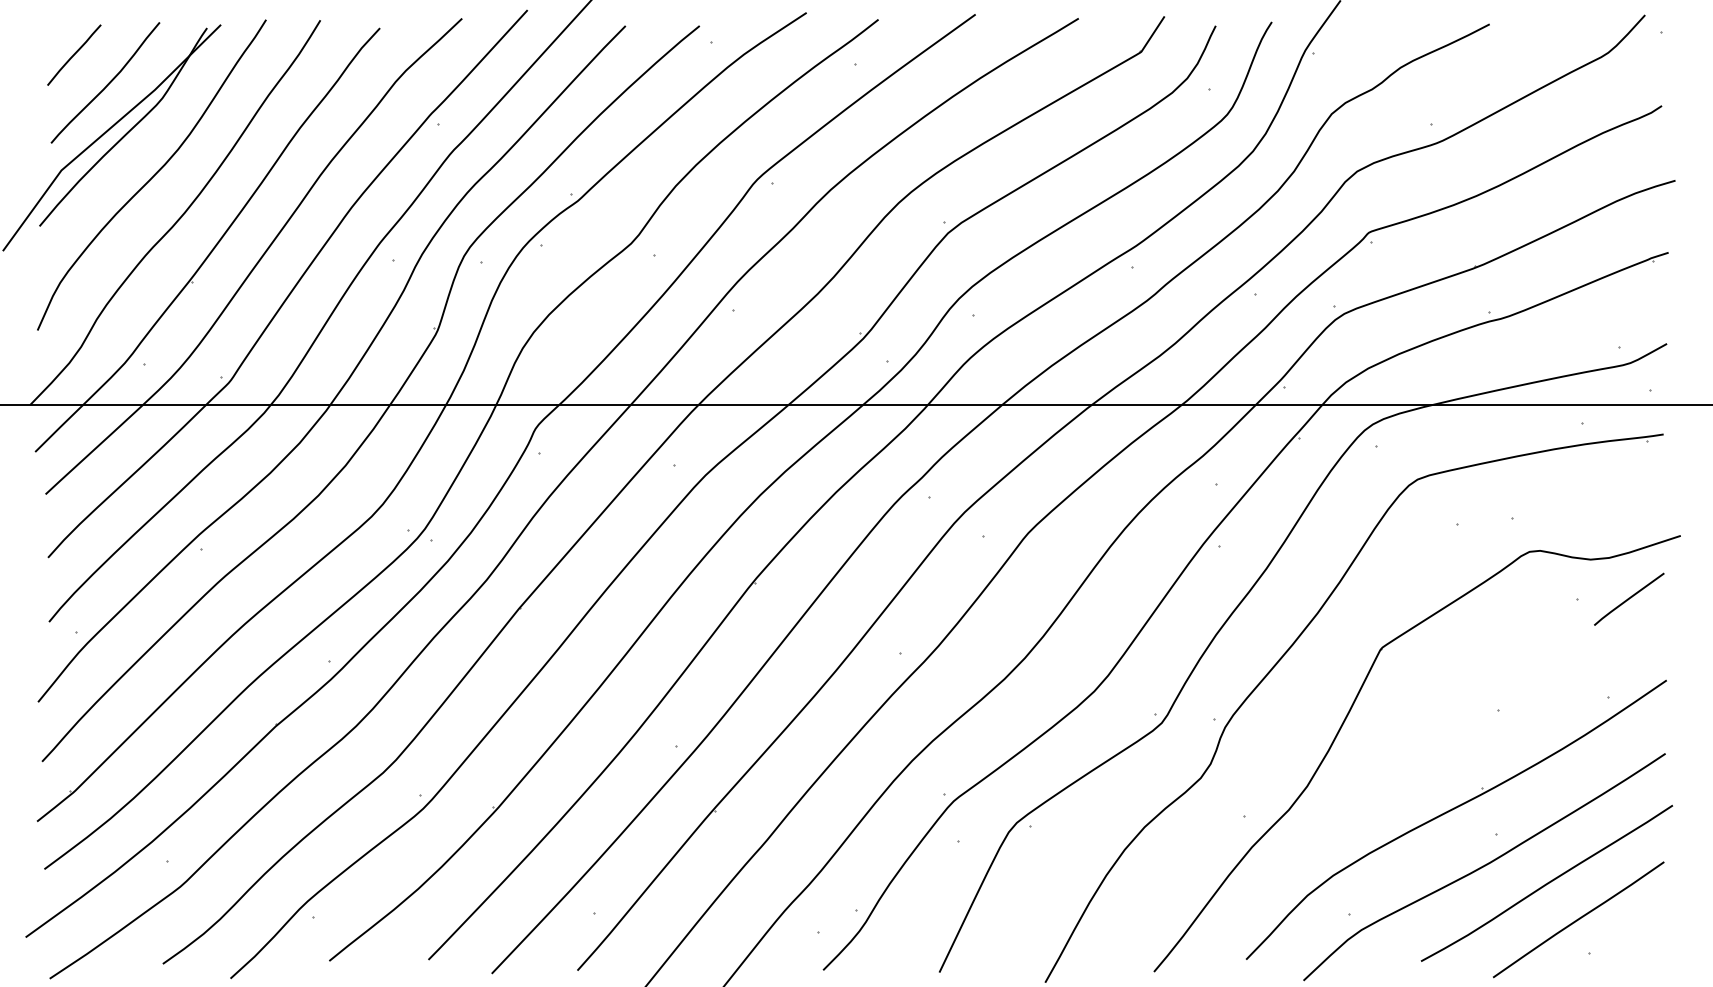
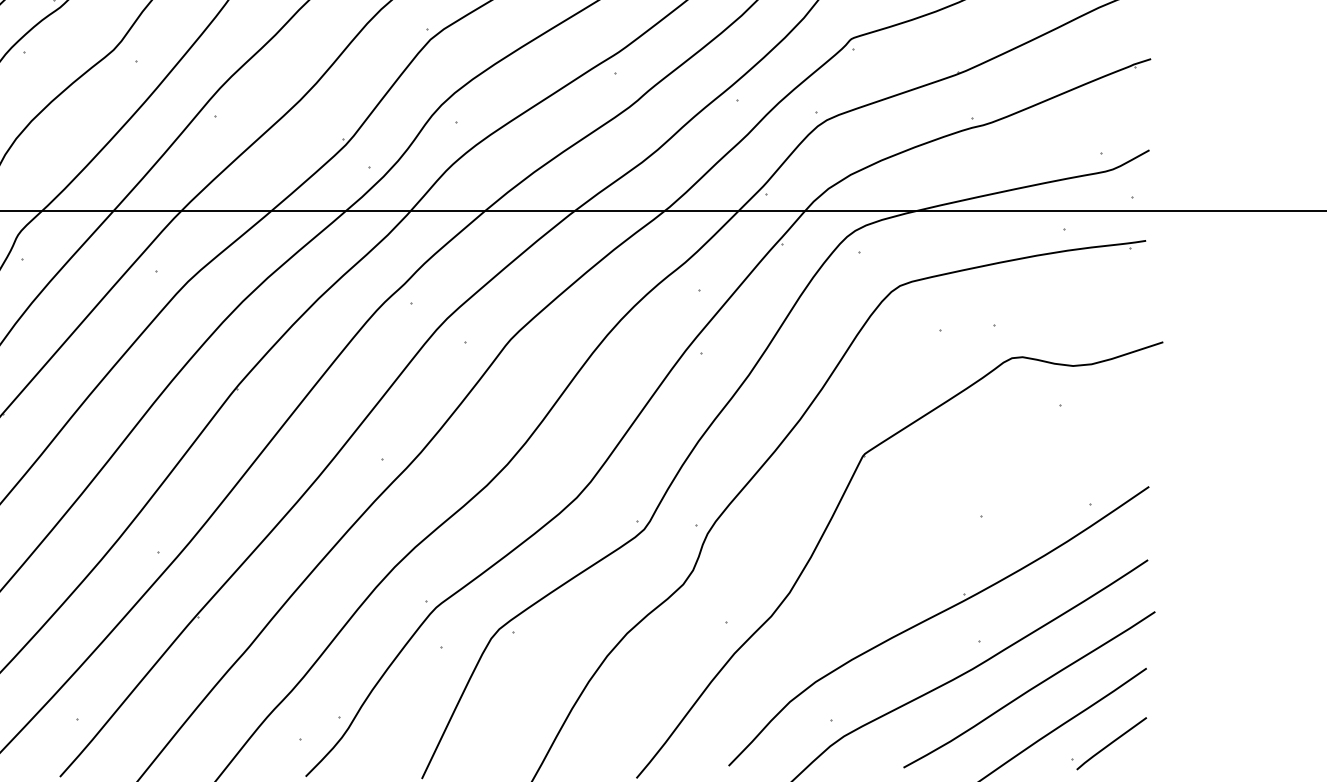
line: (1629, 598) -> (1111, 742), moved

